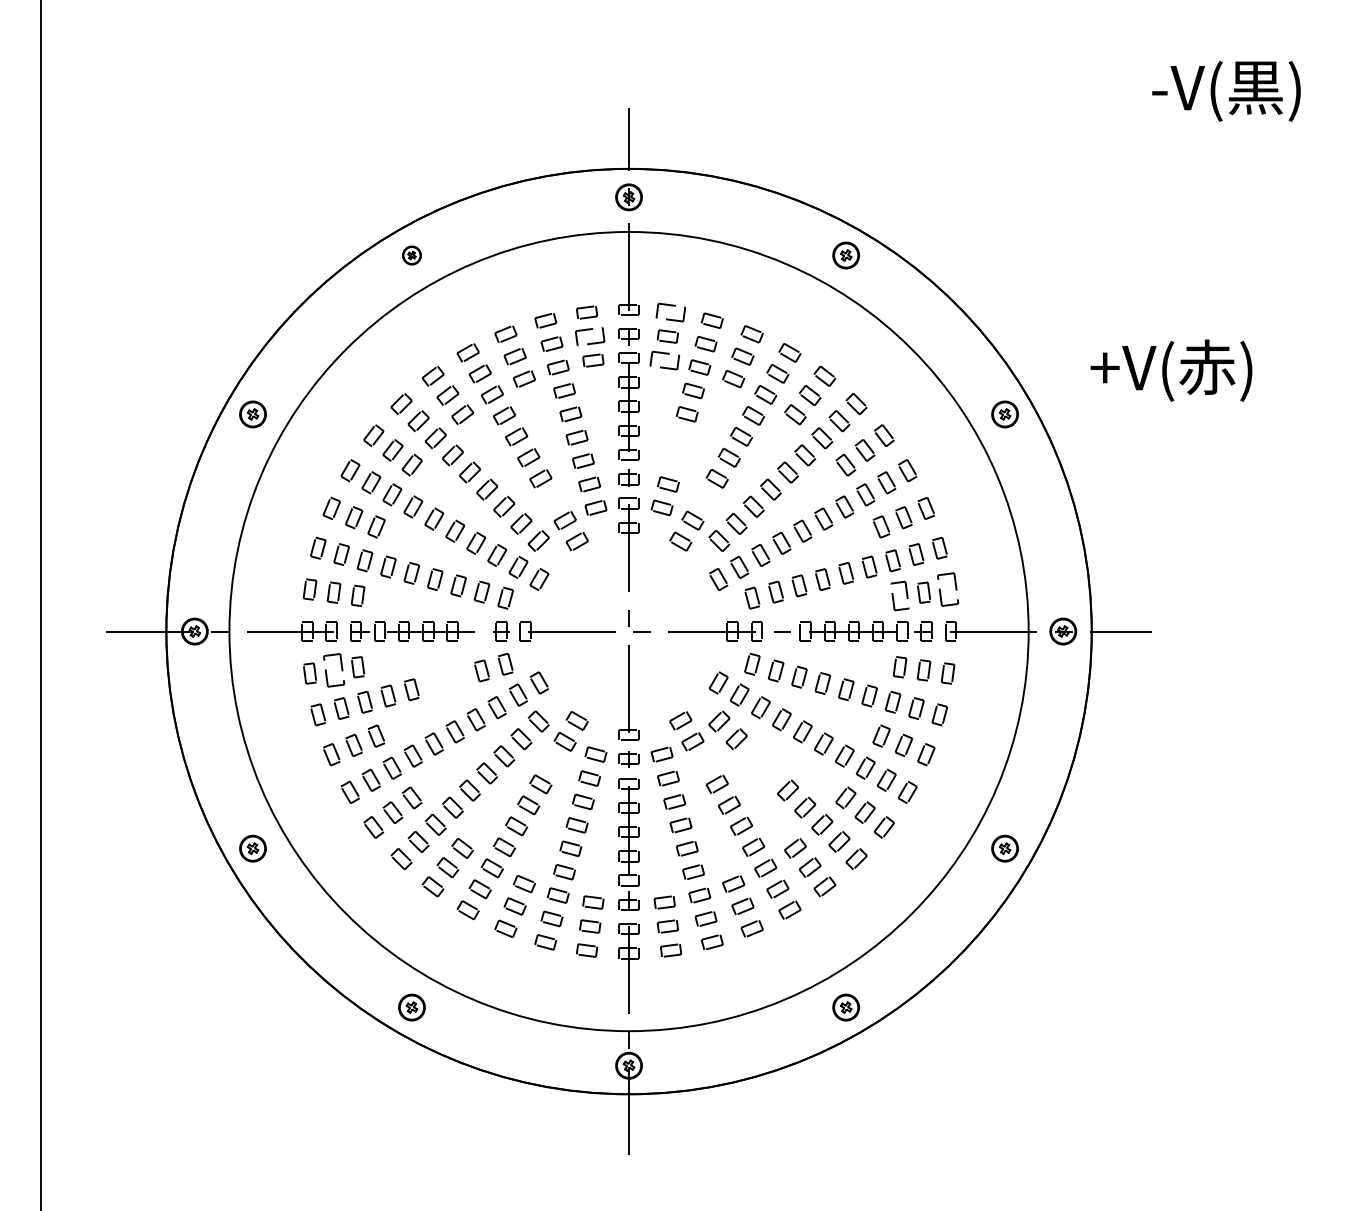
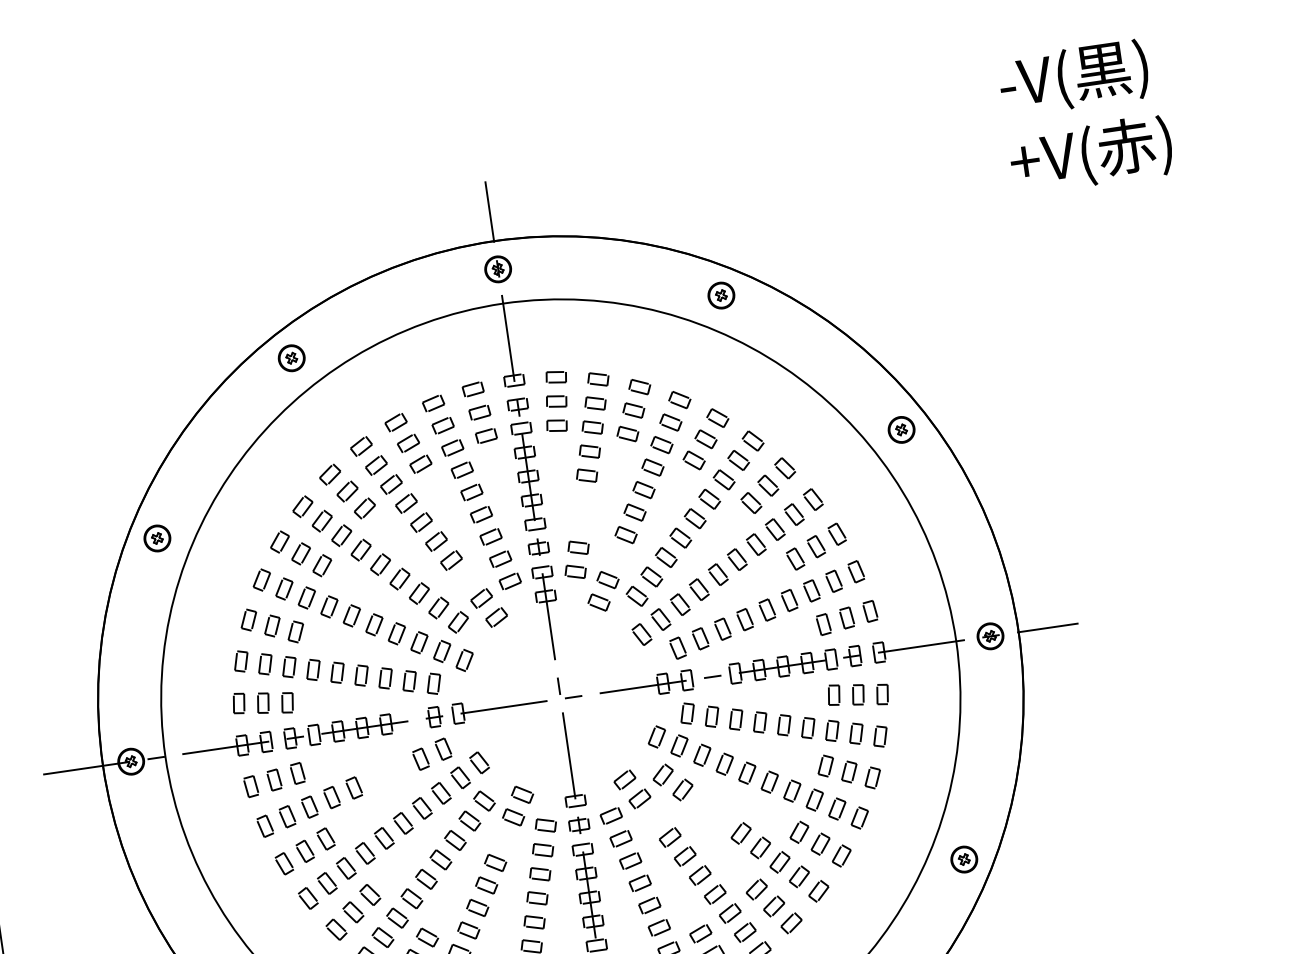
part: (411, 255) -> (291, 358), size x1.43
part: (671, 312) -> (556, 377), size x0.71
part: (590, 336) -> (480, 412), size x0.71
part: (664, 360) -> (556, 425), size x0.71
text: (1171, 370) -> (1091, 154), moved
part: (947, 589) -> (869, 611), size x0.62
part: (899, 595) -> (823, 624), size x0.71
part: (333, 670) -> (274, 780), size x0.62

